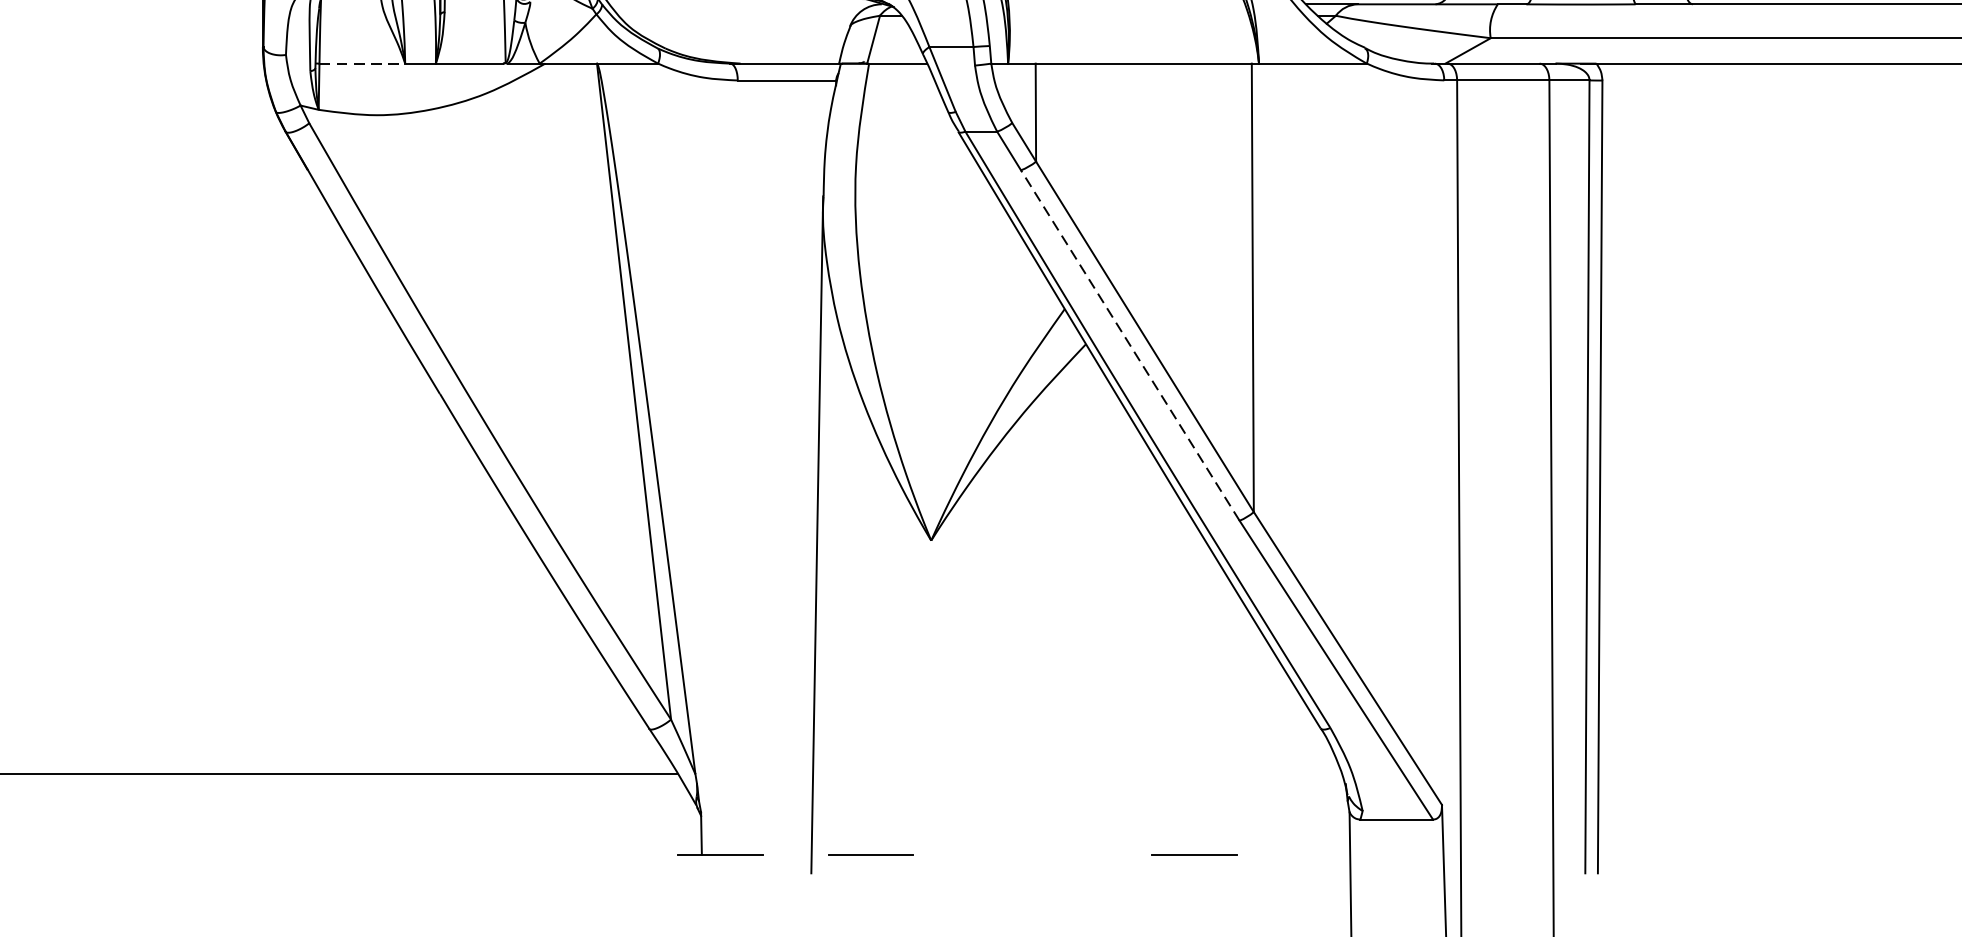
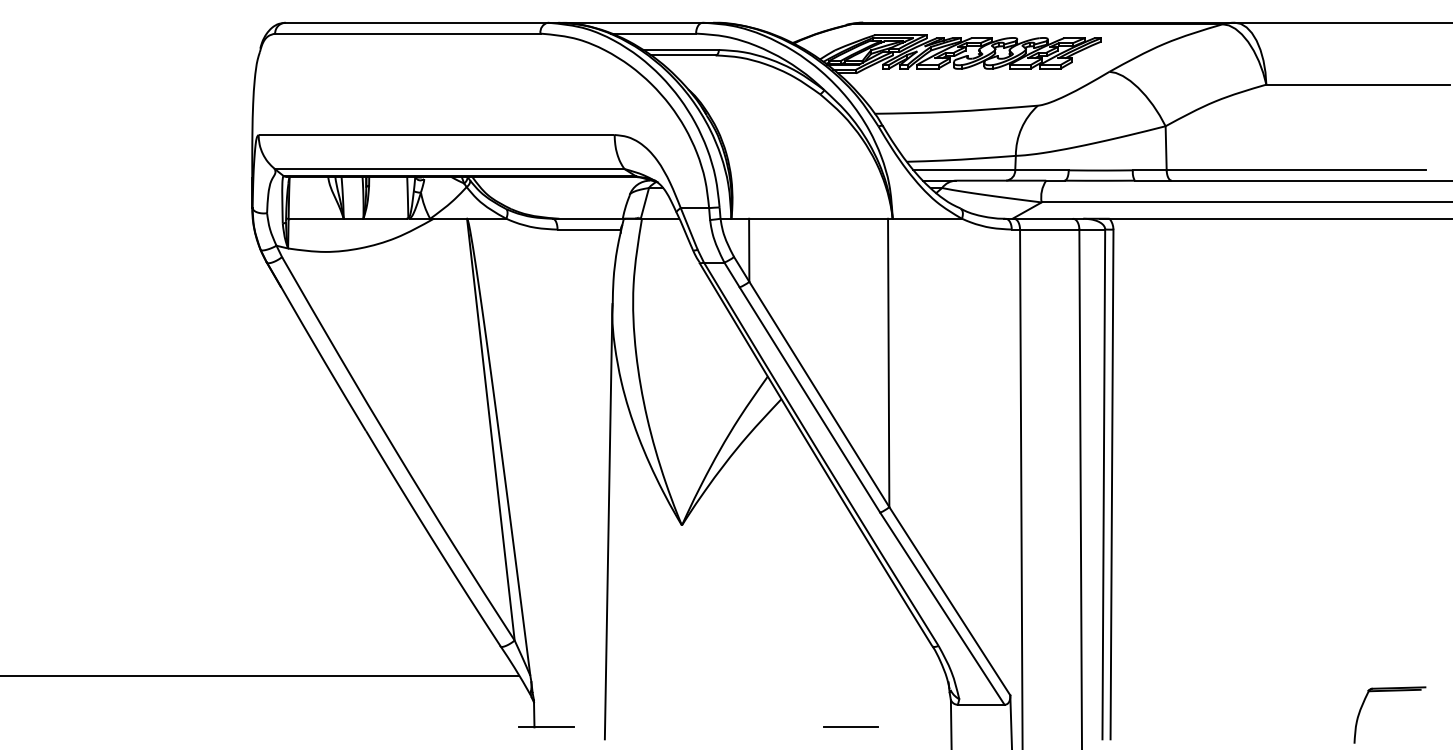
line: (362, 63) -> (316, 218), dashed -> solid
line: (1129, 346) -> (809, 400), dashed -> solid
line: (869, 853) -> (642, 726), removed

